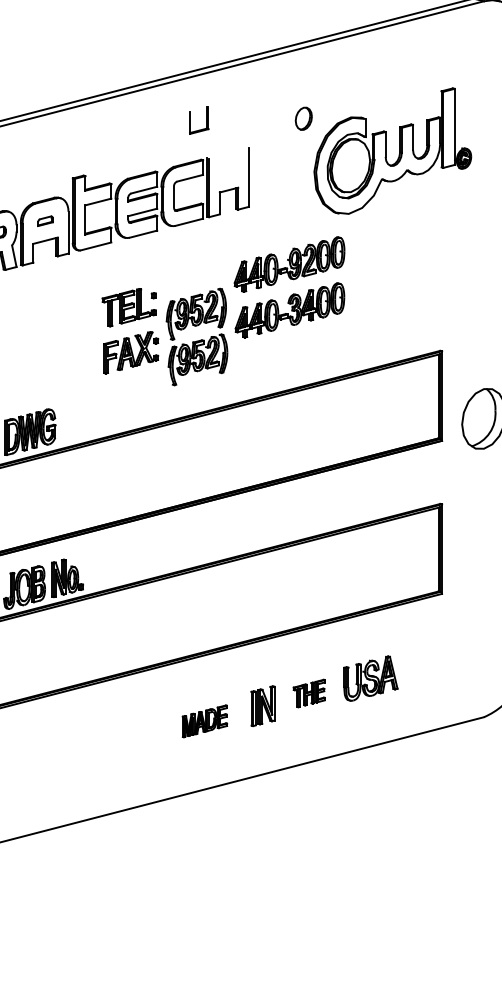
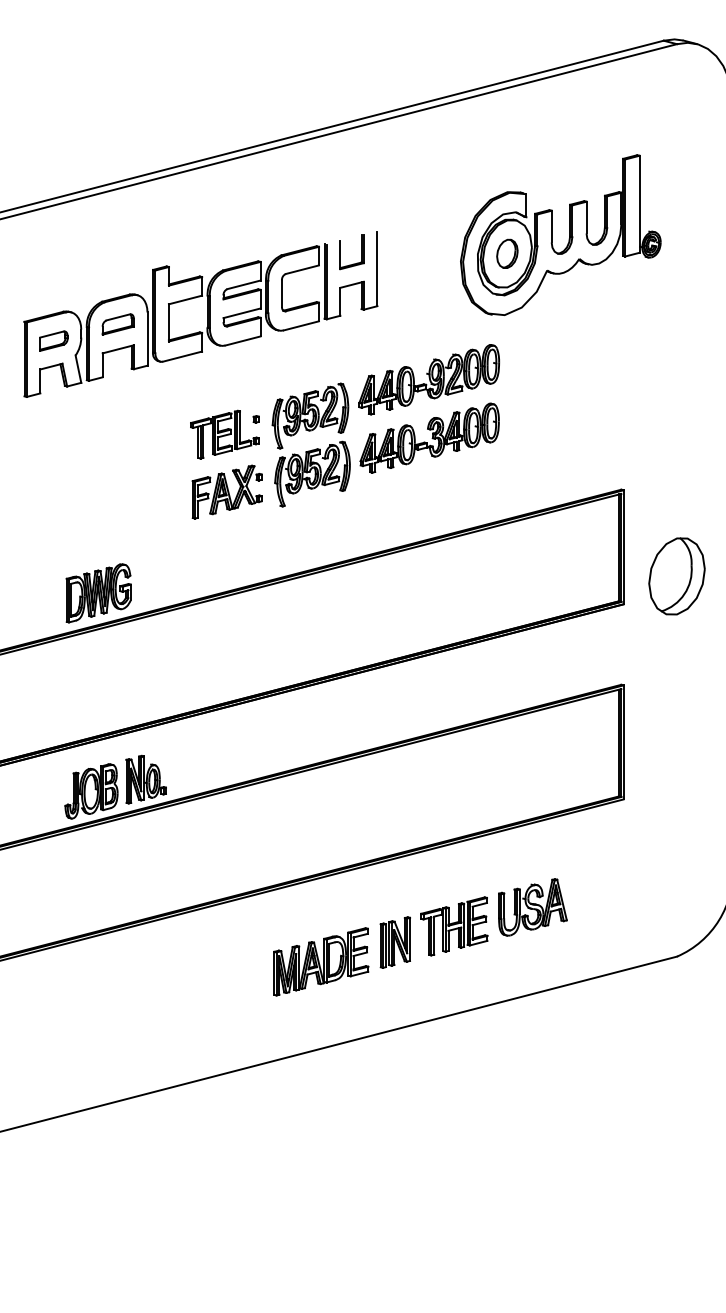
part: (303, 118) -> (507, 253), moved
part: (206, 120) -> (361, 252), moved
part: (44, 221) -> (117, 324), size x1.67
part: (196, 336) -> (310, 444), moved
part: (309, 693) -> (454, 926), size x1.67
part: (205, 721) -> (321, 961), size x1.67

